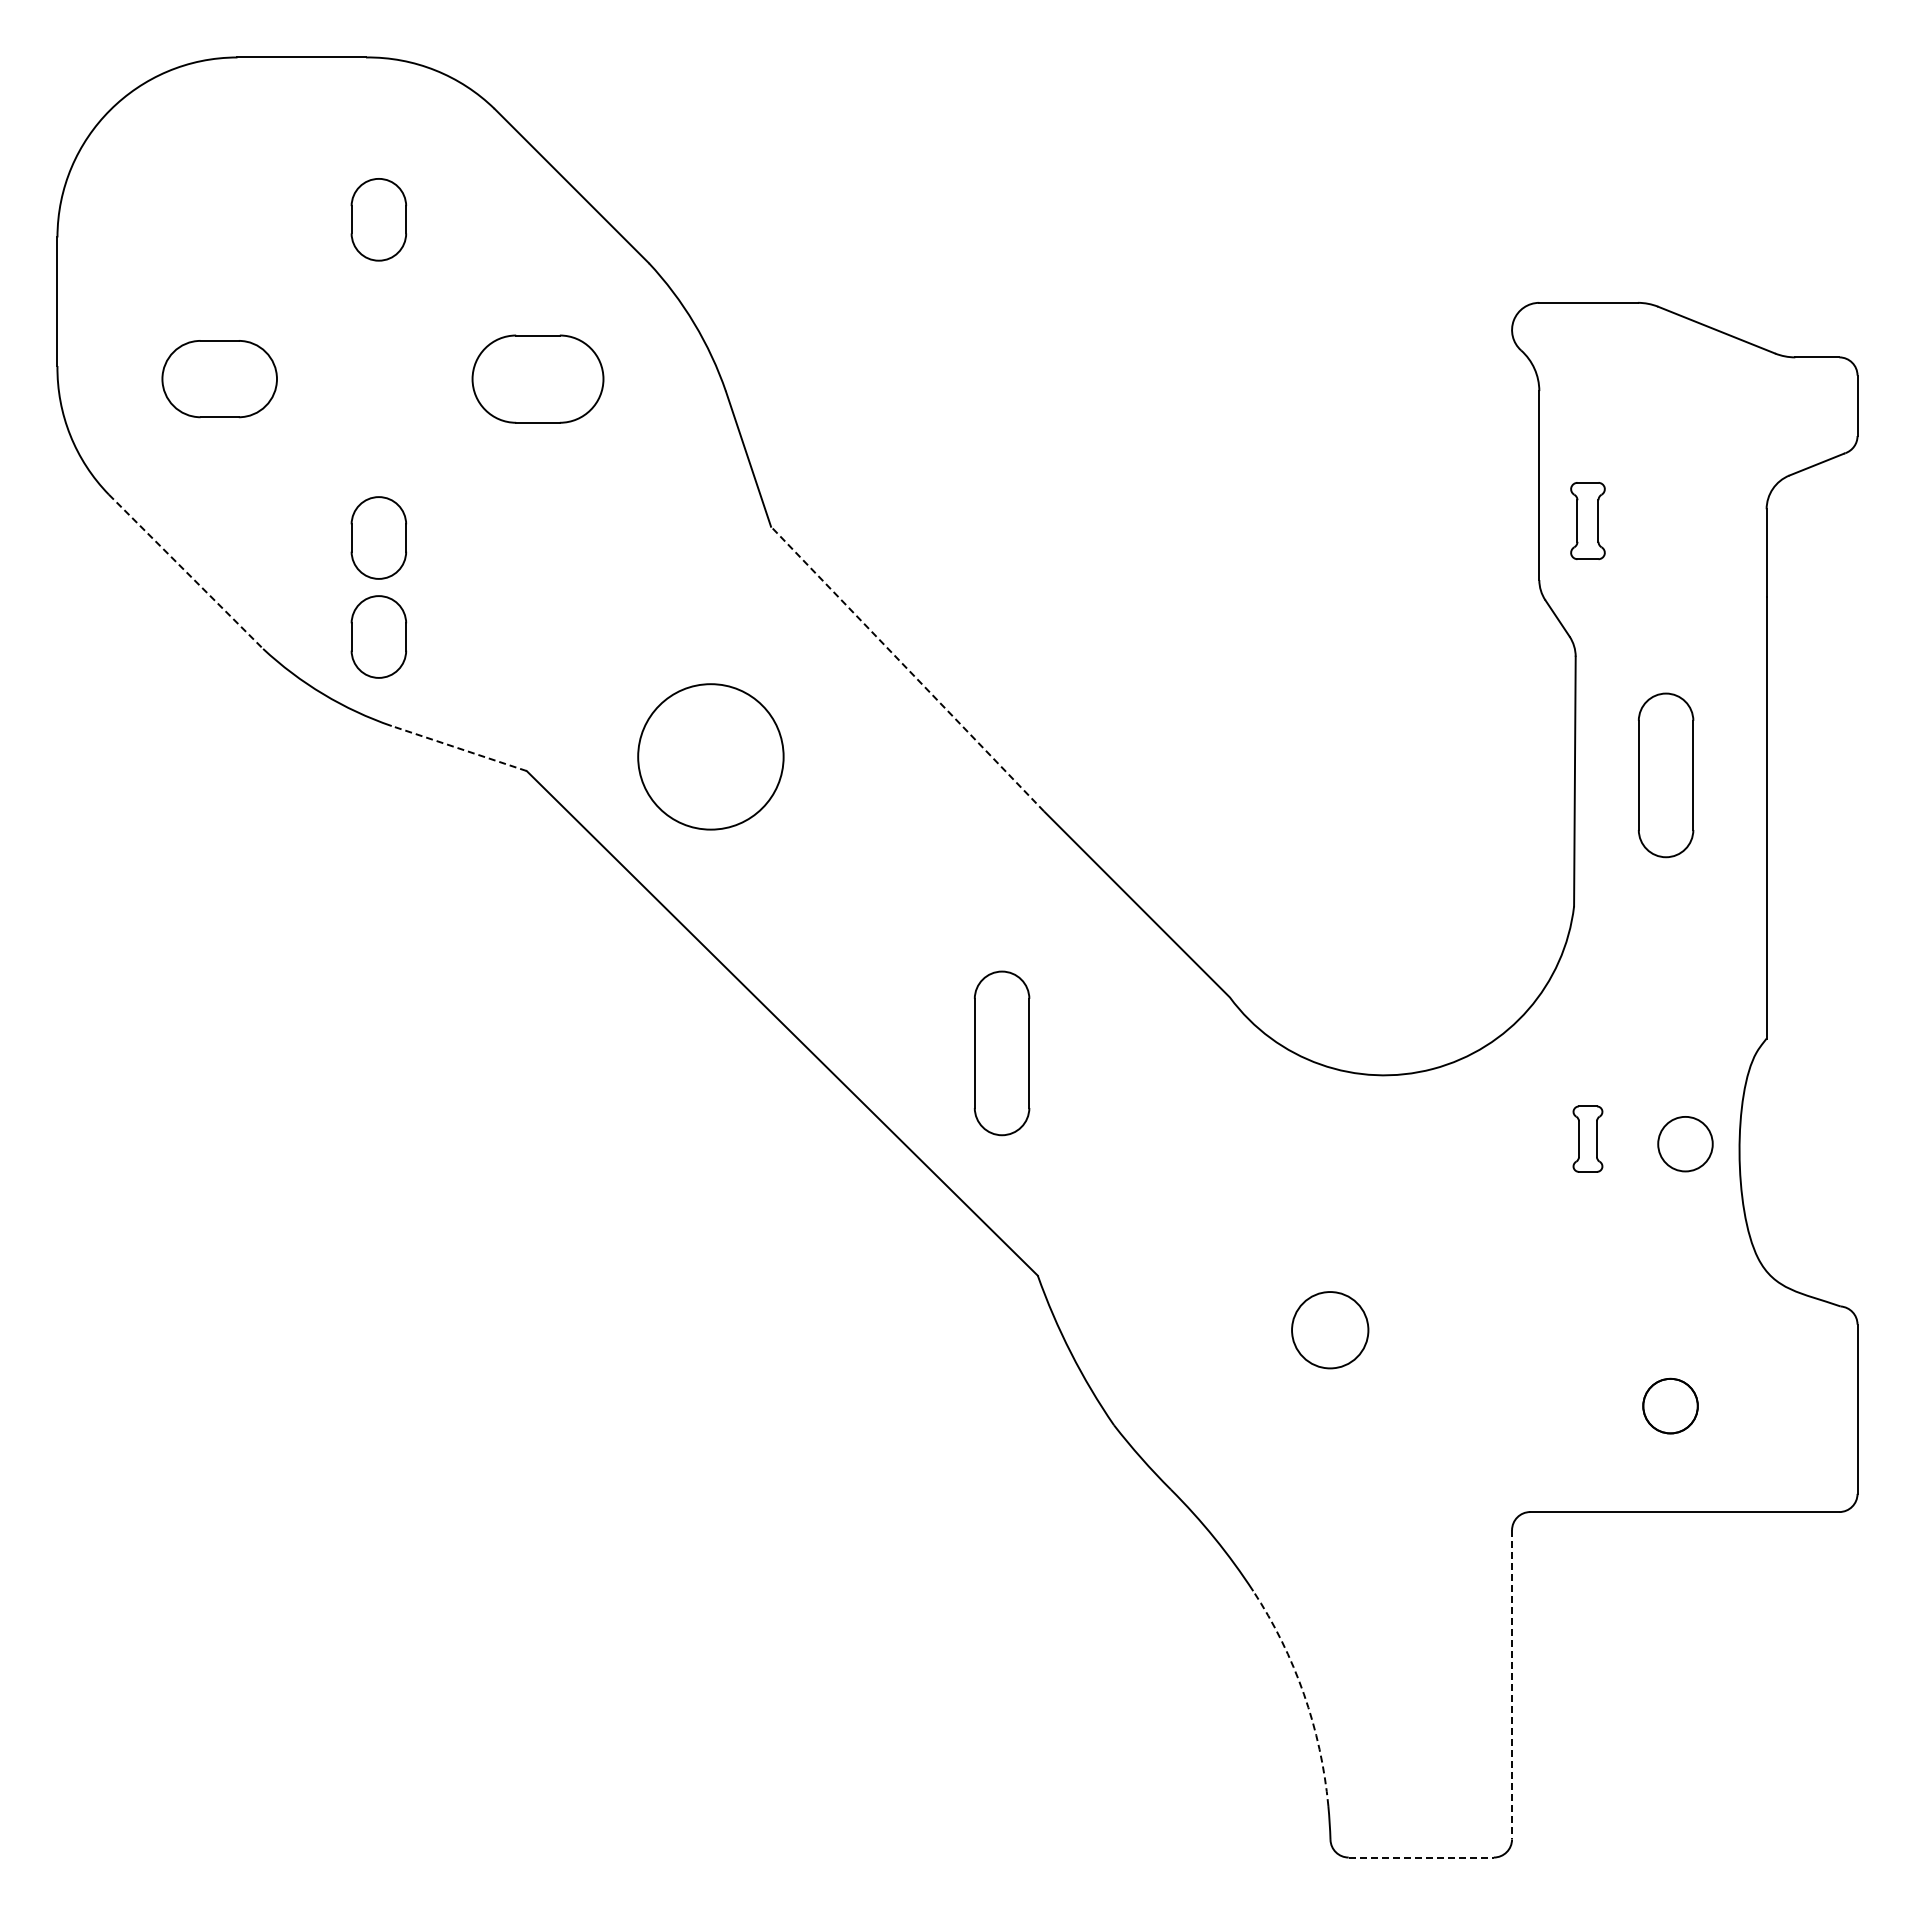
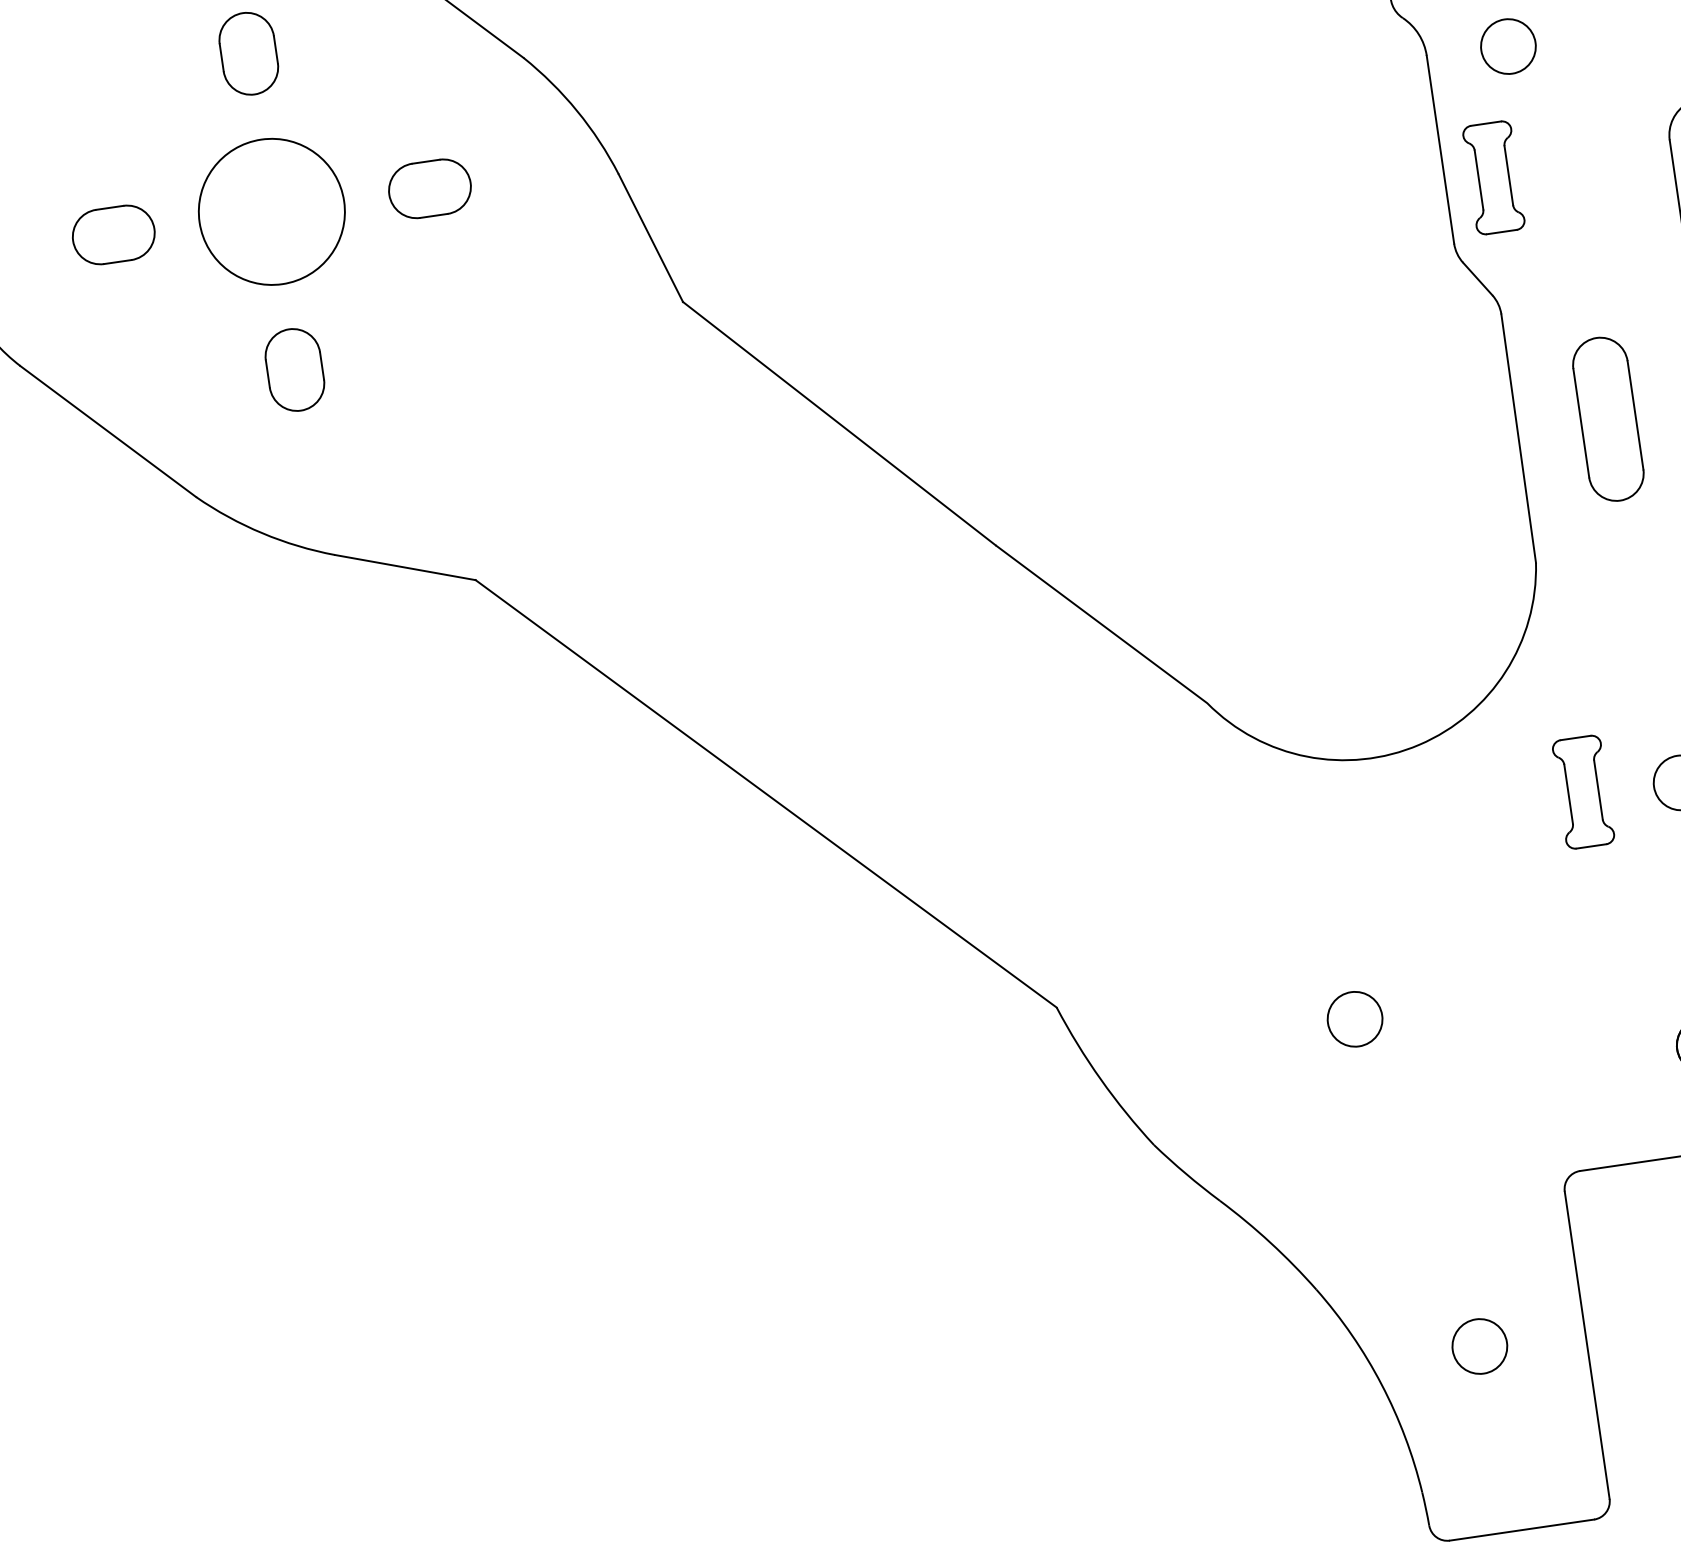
part: (219, 378) -> (113, 234), size x0.71
part: (537, 378) -> (429, 188), size x0.62
circle: (1621, 393) -> (1508, 46), added
part: (1587, 520) -> (1493, 177), size x1.43
line: (186, 572) -> (108, 432), dashed -> solid
part: (378, 636) -> (308, 467), removed
line: (907, 668) -> (839, 423), dashed -> solid
line: (458, 748) -> (404, 567), dashed -> solid
circle: (710, 756) -> (271, 211), moved
part: (1001, 1053) -> (988, 791), removed
part: (1587, 1138) -> (1582, 791), size x1.67
circle: (1329, 1329) -> (1354, 1018), size x0.71
circle: (1406, 1670) -> (1480, 1346), added
line: (1512, 1684) -> (1587, 1344), dashed -> solid
arc: (1303, 1694) -> (1381, 1385), dashed -> solid
line: (1421, 1857) -> (1522, 1530), dashed -> solid

